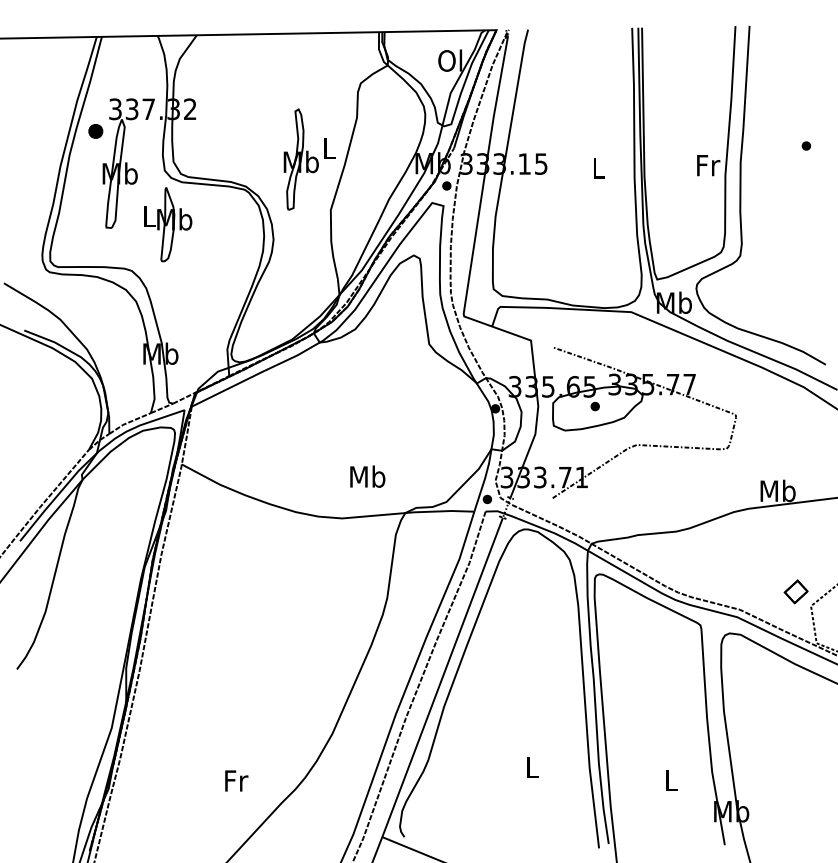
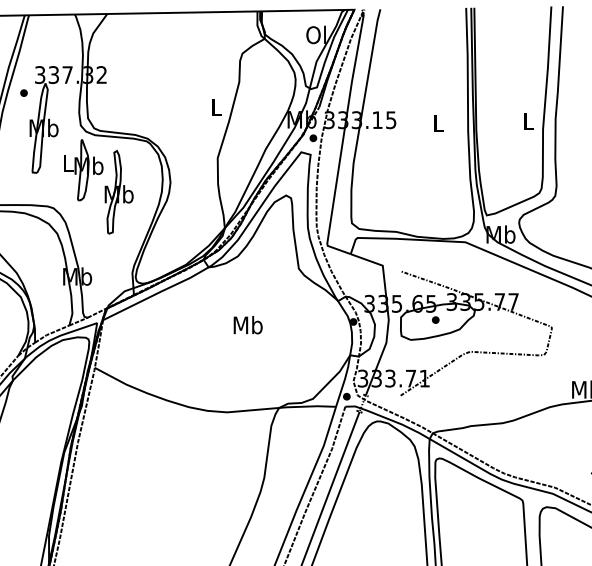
part: (95, 130) -> (23, 92), size x0.62
part: (300, 159) -> (118, 192), moved
text: (708, 165) -> (529, 121), Fr -> L
text: (367, 476) -> (247, 325), moved

